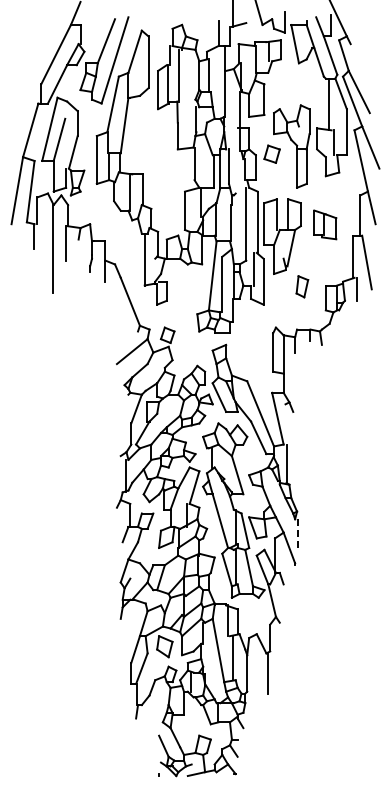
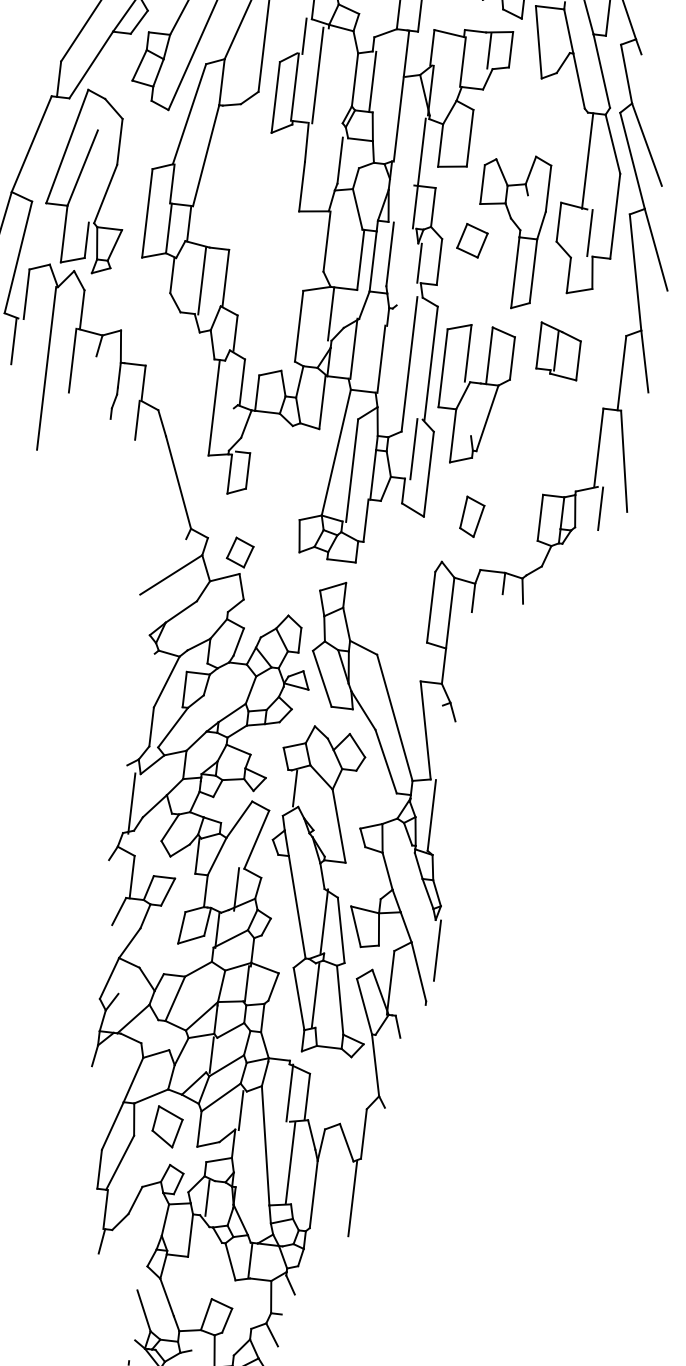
part: (325, 224) -> (559, 350), moved
part: (302, 286) -> (472, 516), moved
line: (298, 536) -> (438, 952), dashed -> solid

